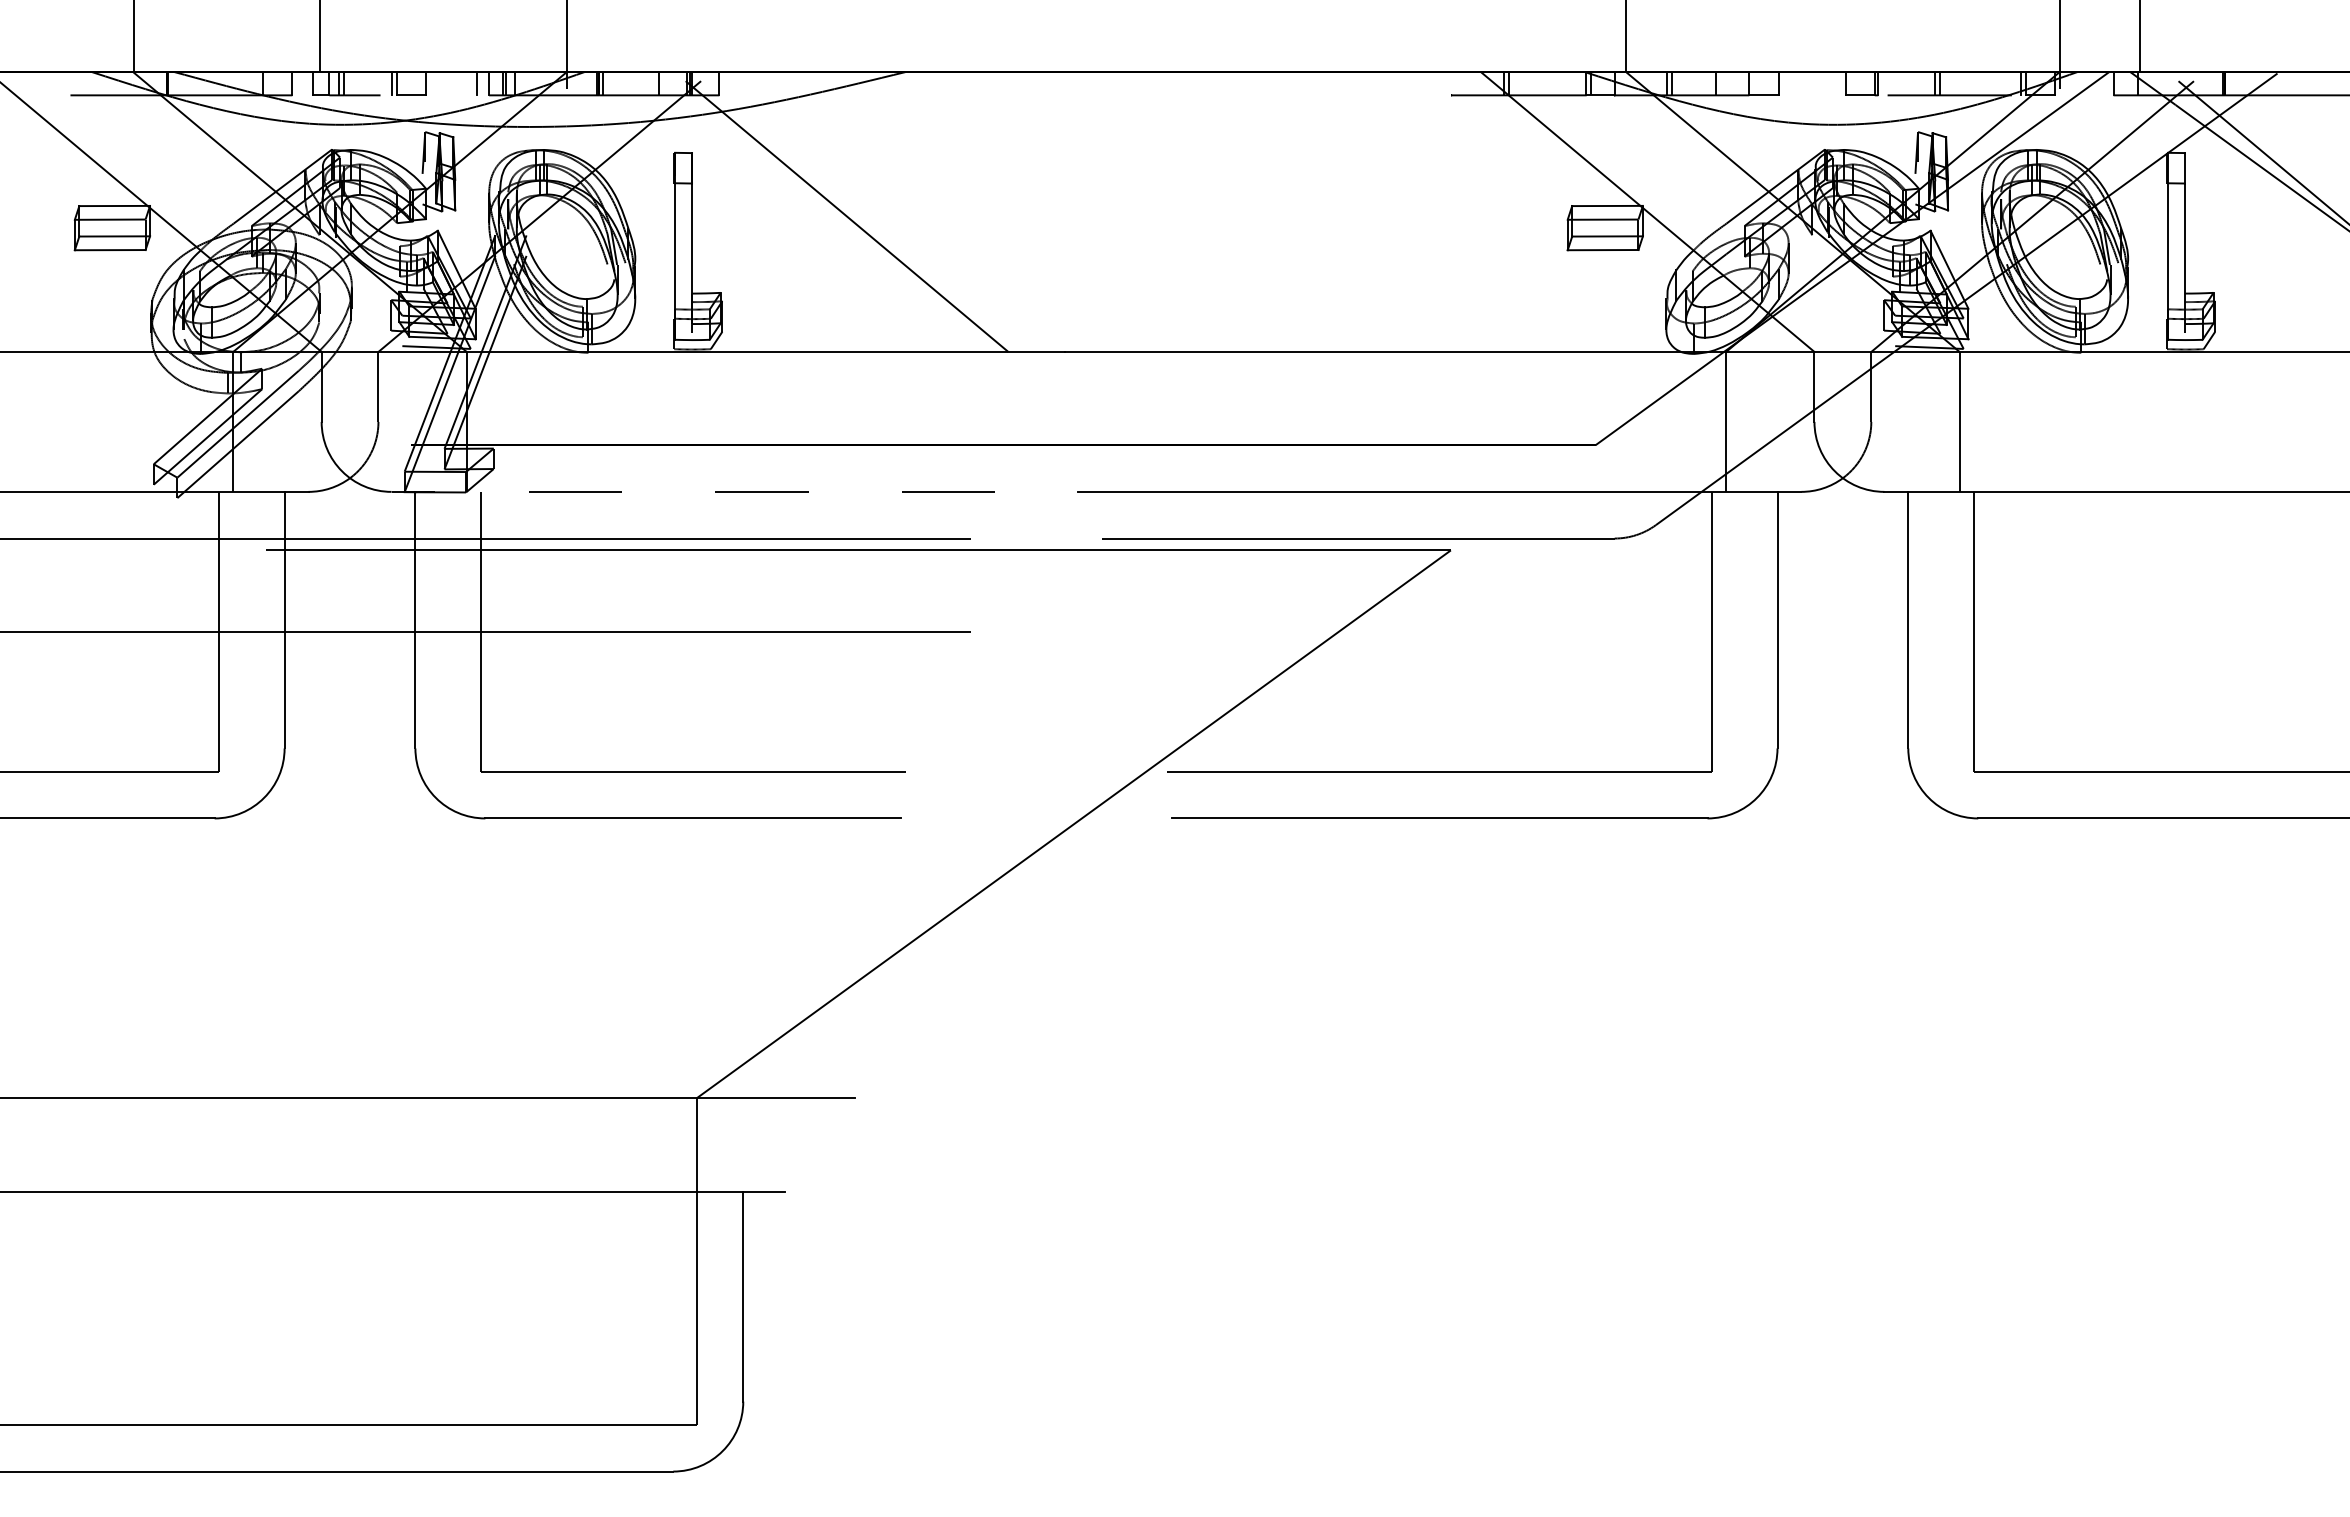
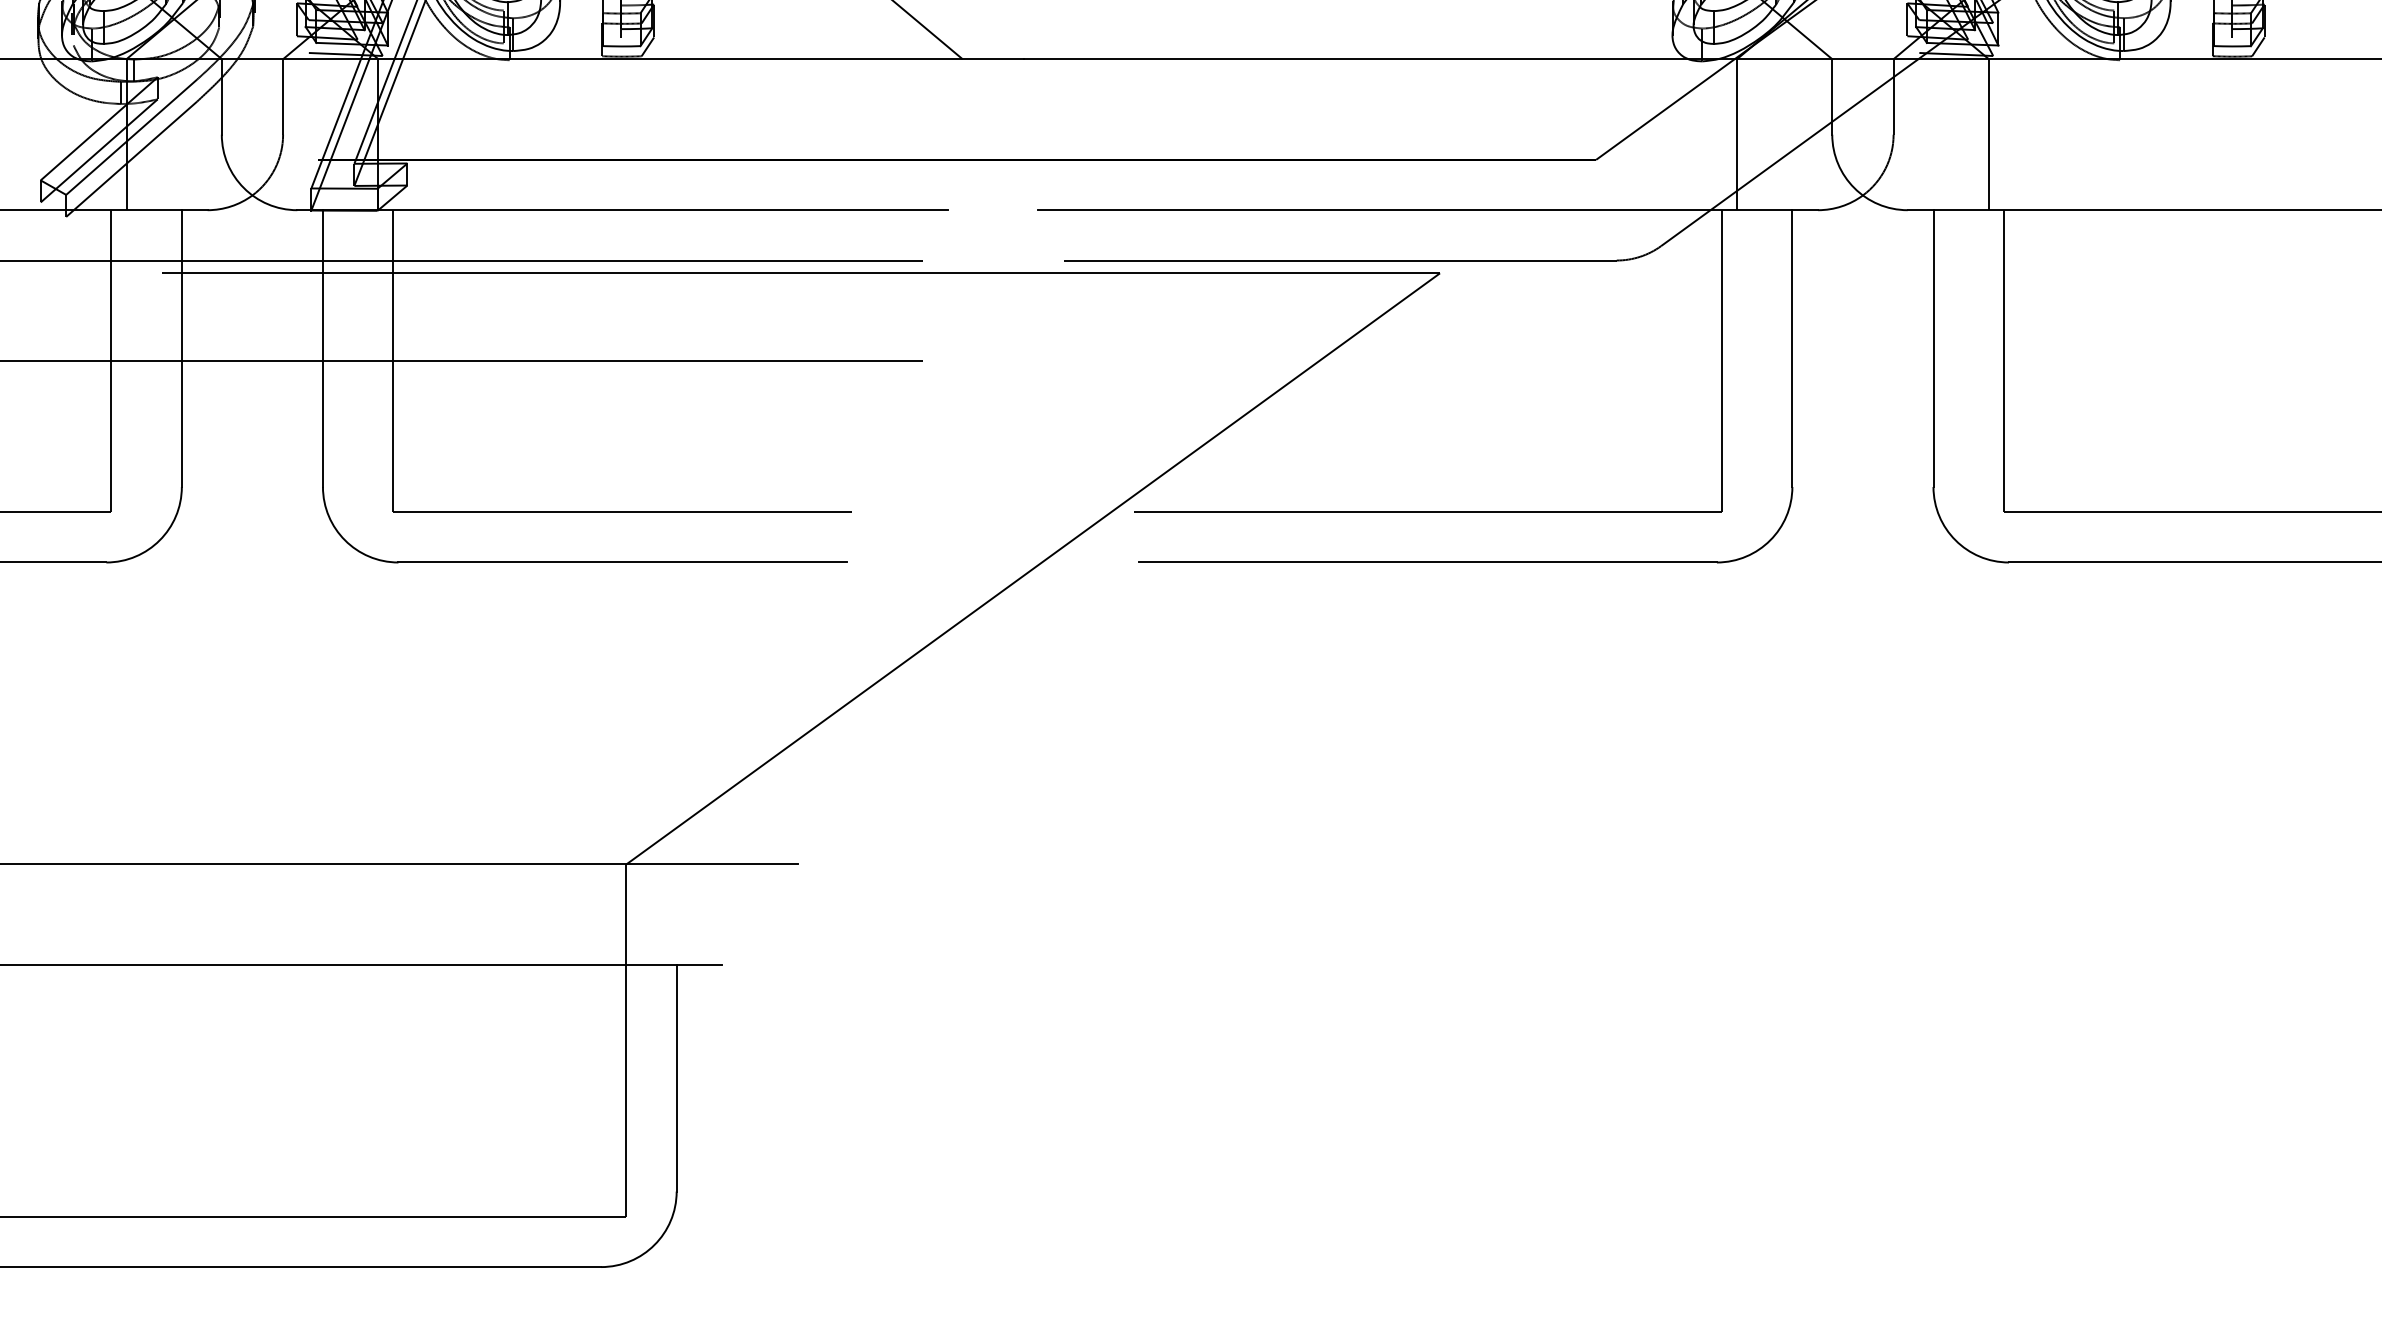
line: (693, 491) -> (622, 209), dashed -> solid

